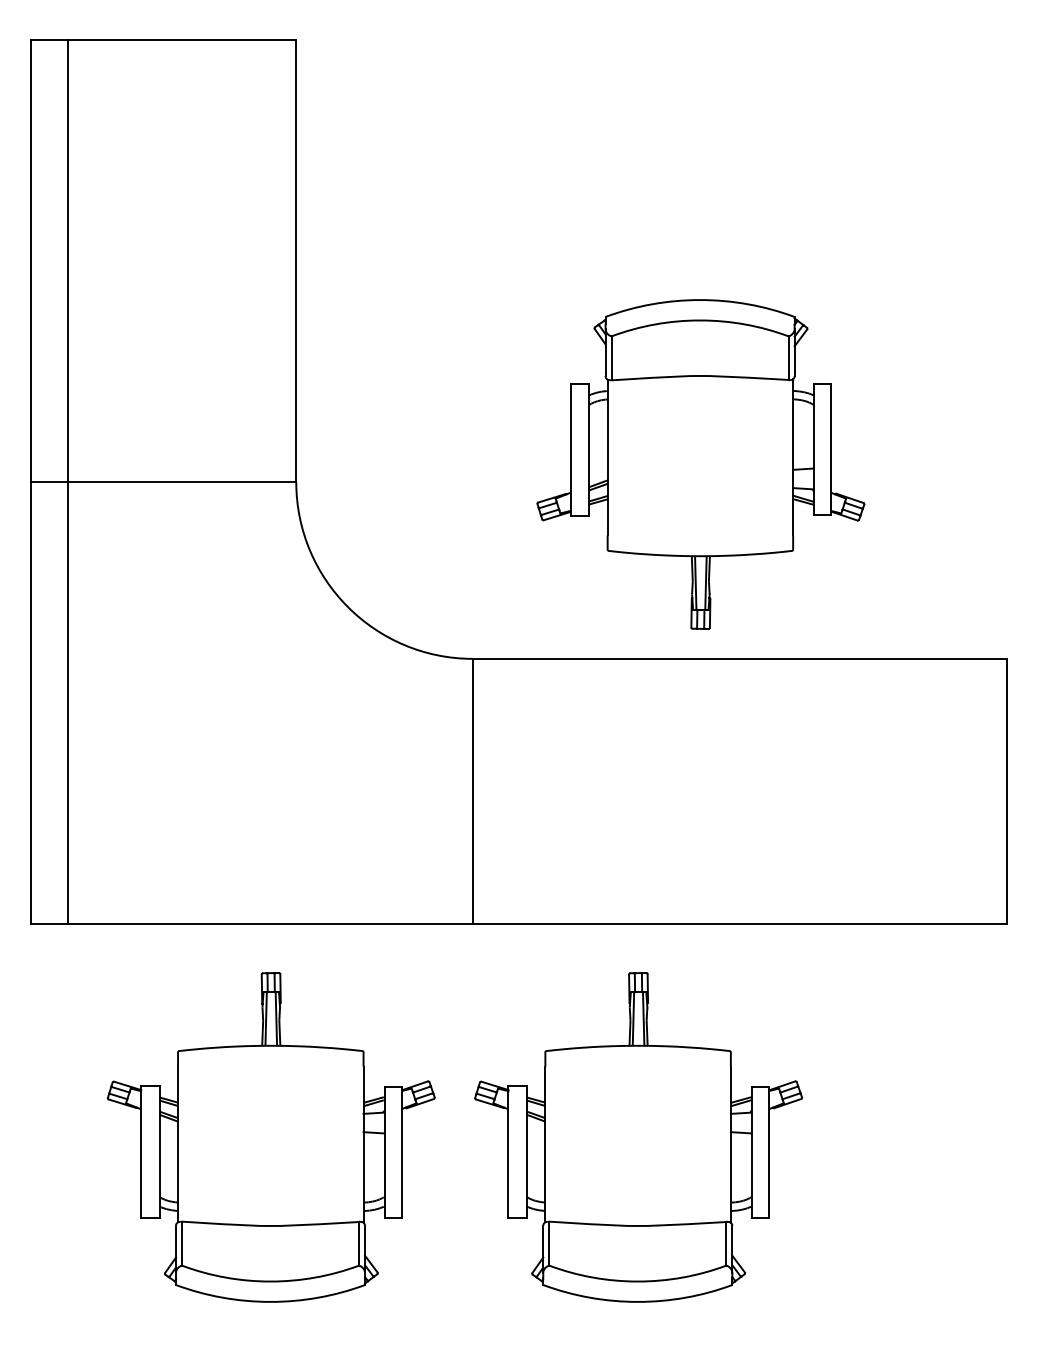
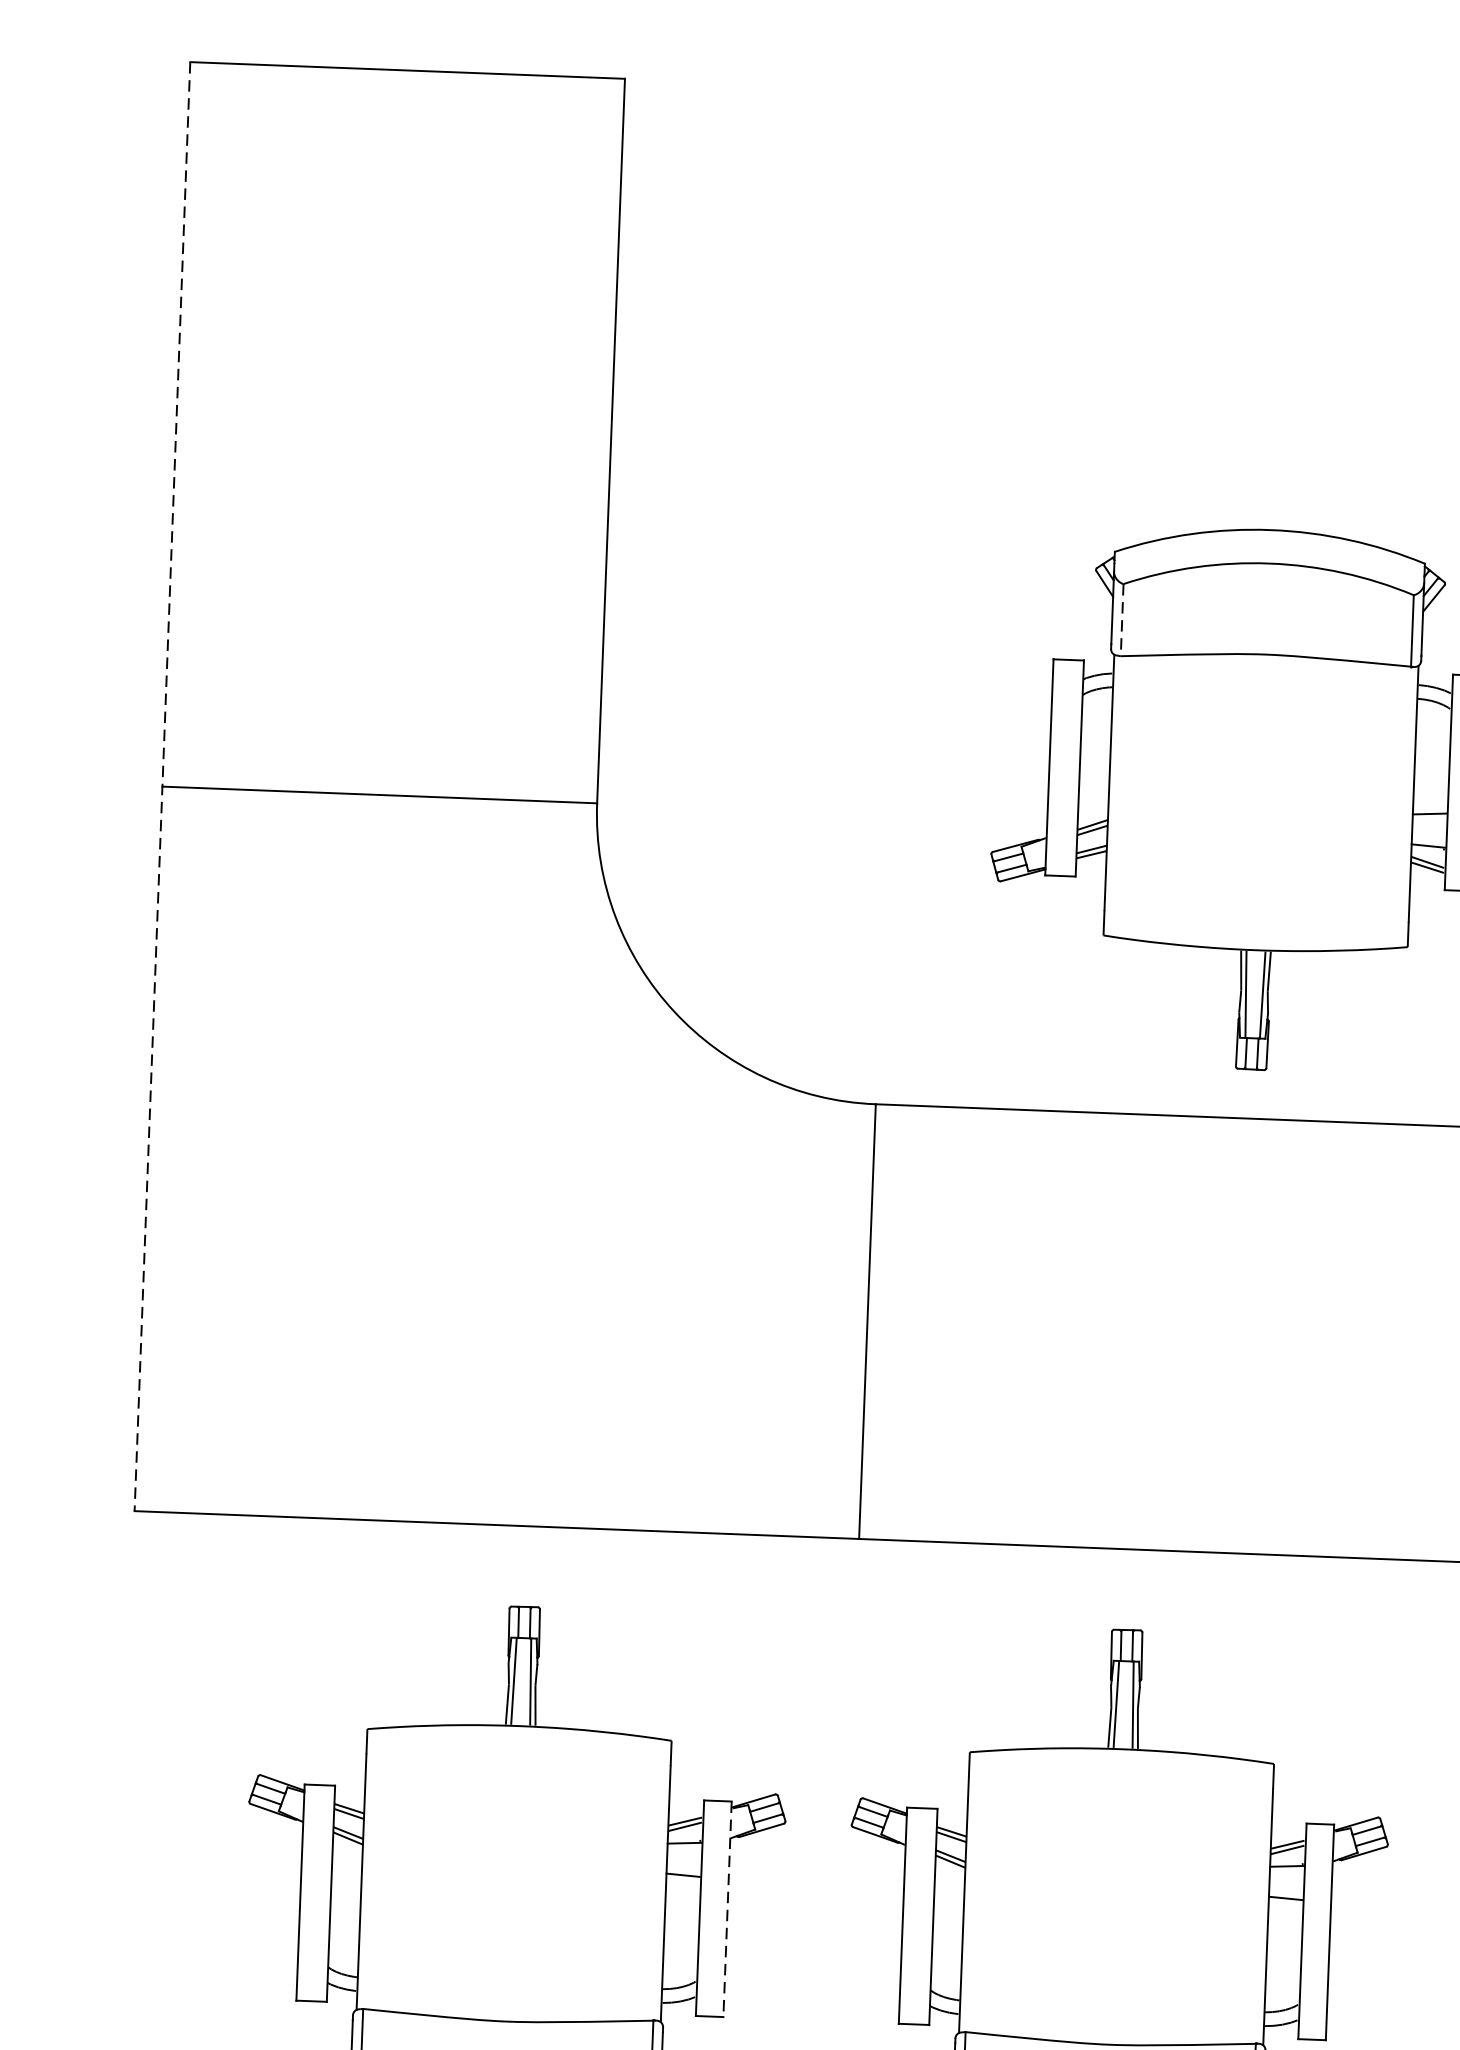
line: (611, 358) -> (1121, 620), solid -> dashed
line: (67, 481) -> (221, 787), removed
line: (31, 482) -> (162, 787), solid -> dashed
line: (401, 1152) -> (727, 1909), solid -> dashed

